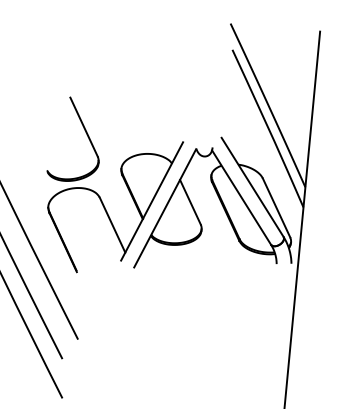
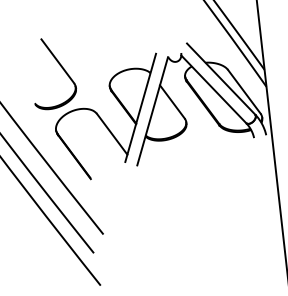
part: (85, 132) -> (59, 65), moved

